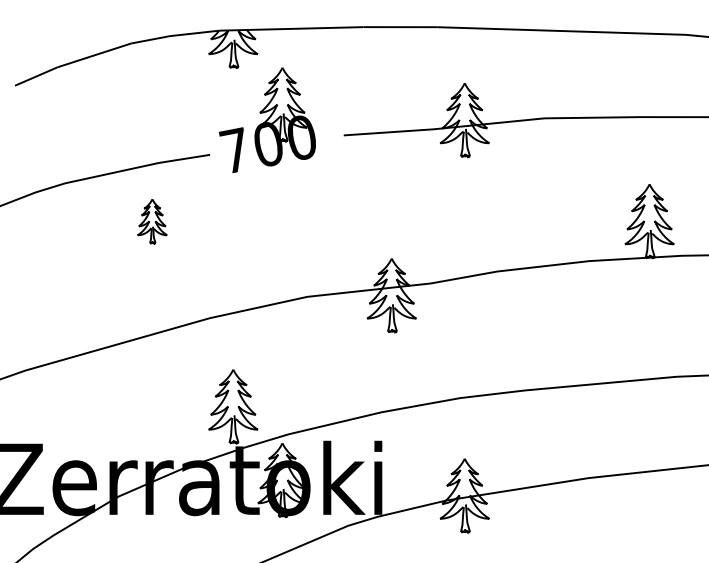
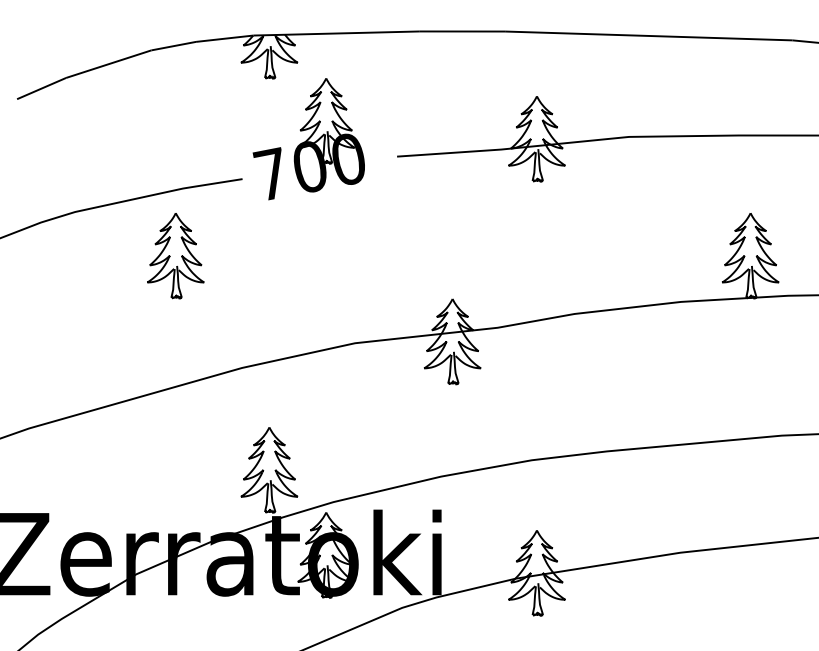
part: (152, 221) -> (175, 256), size x1.67

